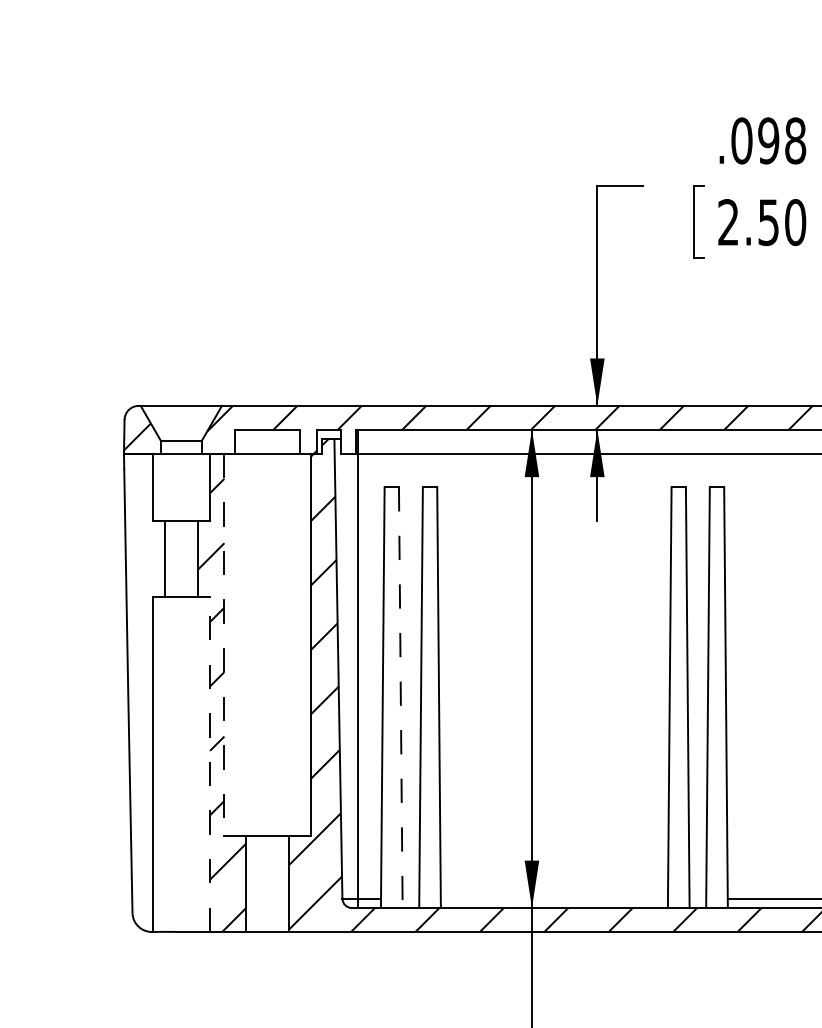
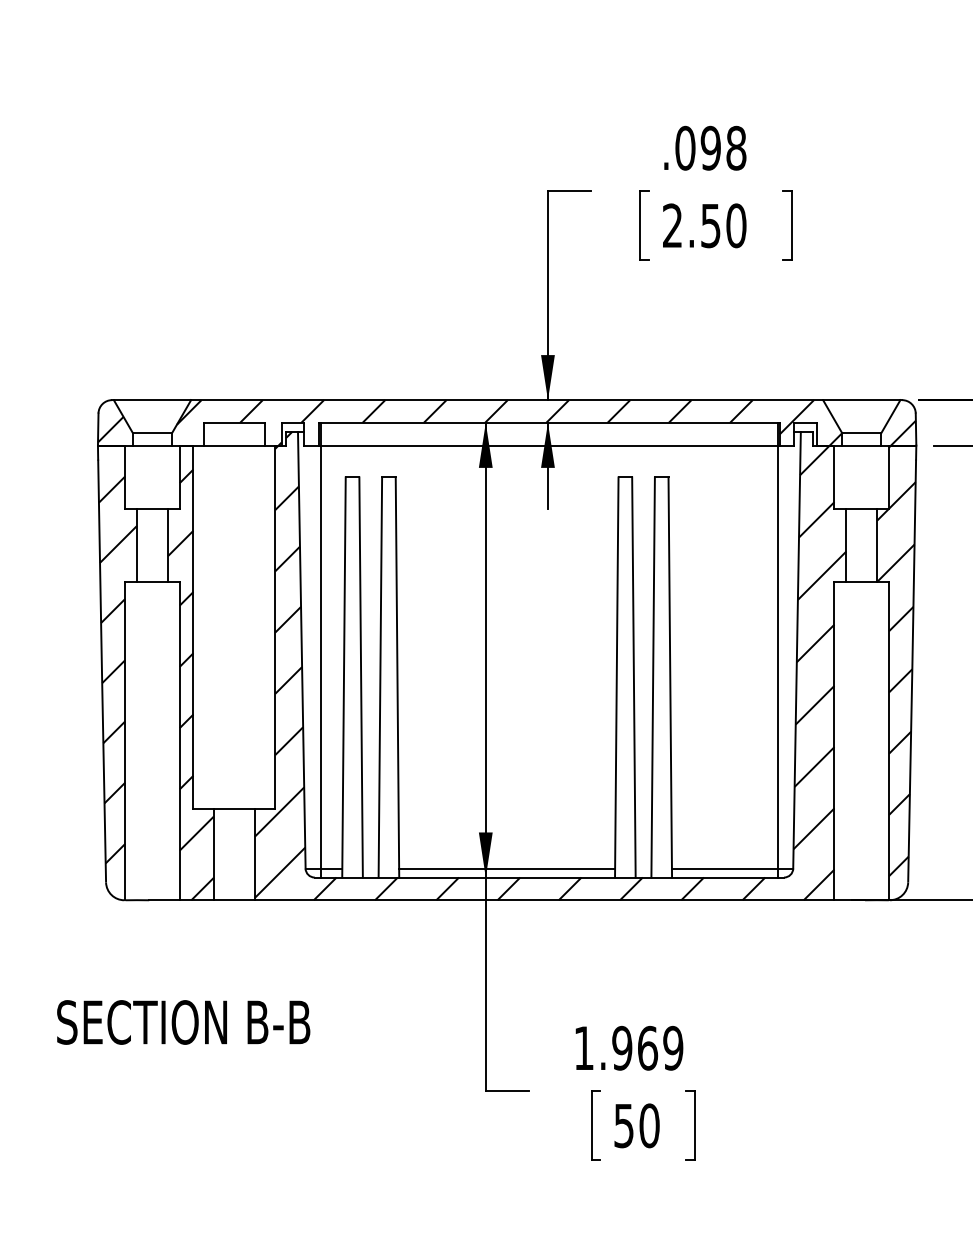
line: (224, 645) -> (193, 627), dashed -> solid
hatch: (144, 689) -> (117, 669), added
line: (401, 697) -> (361, 677), dashed -> solid
line: (209, 763) -> (179, 740), dashed -> solid
line: (554, 898) -> (507, 868), added

